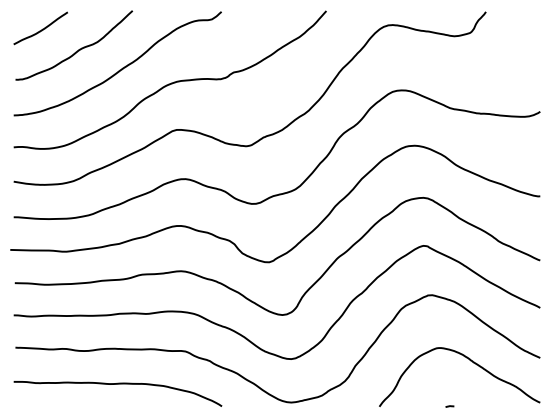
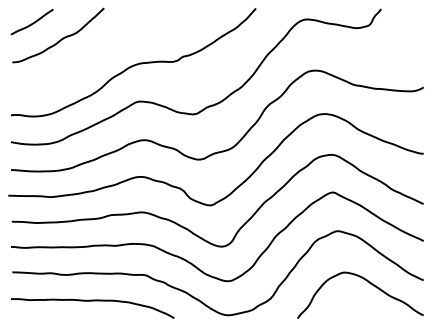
curve: (119, 69) -> (93, 54), removed
line: (449, 406) -> (352, 318), removed

